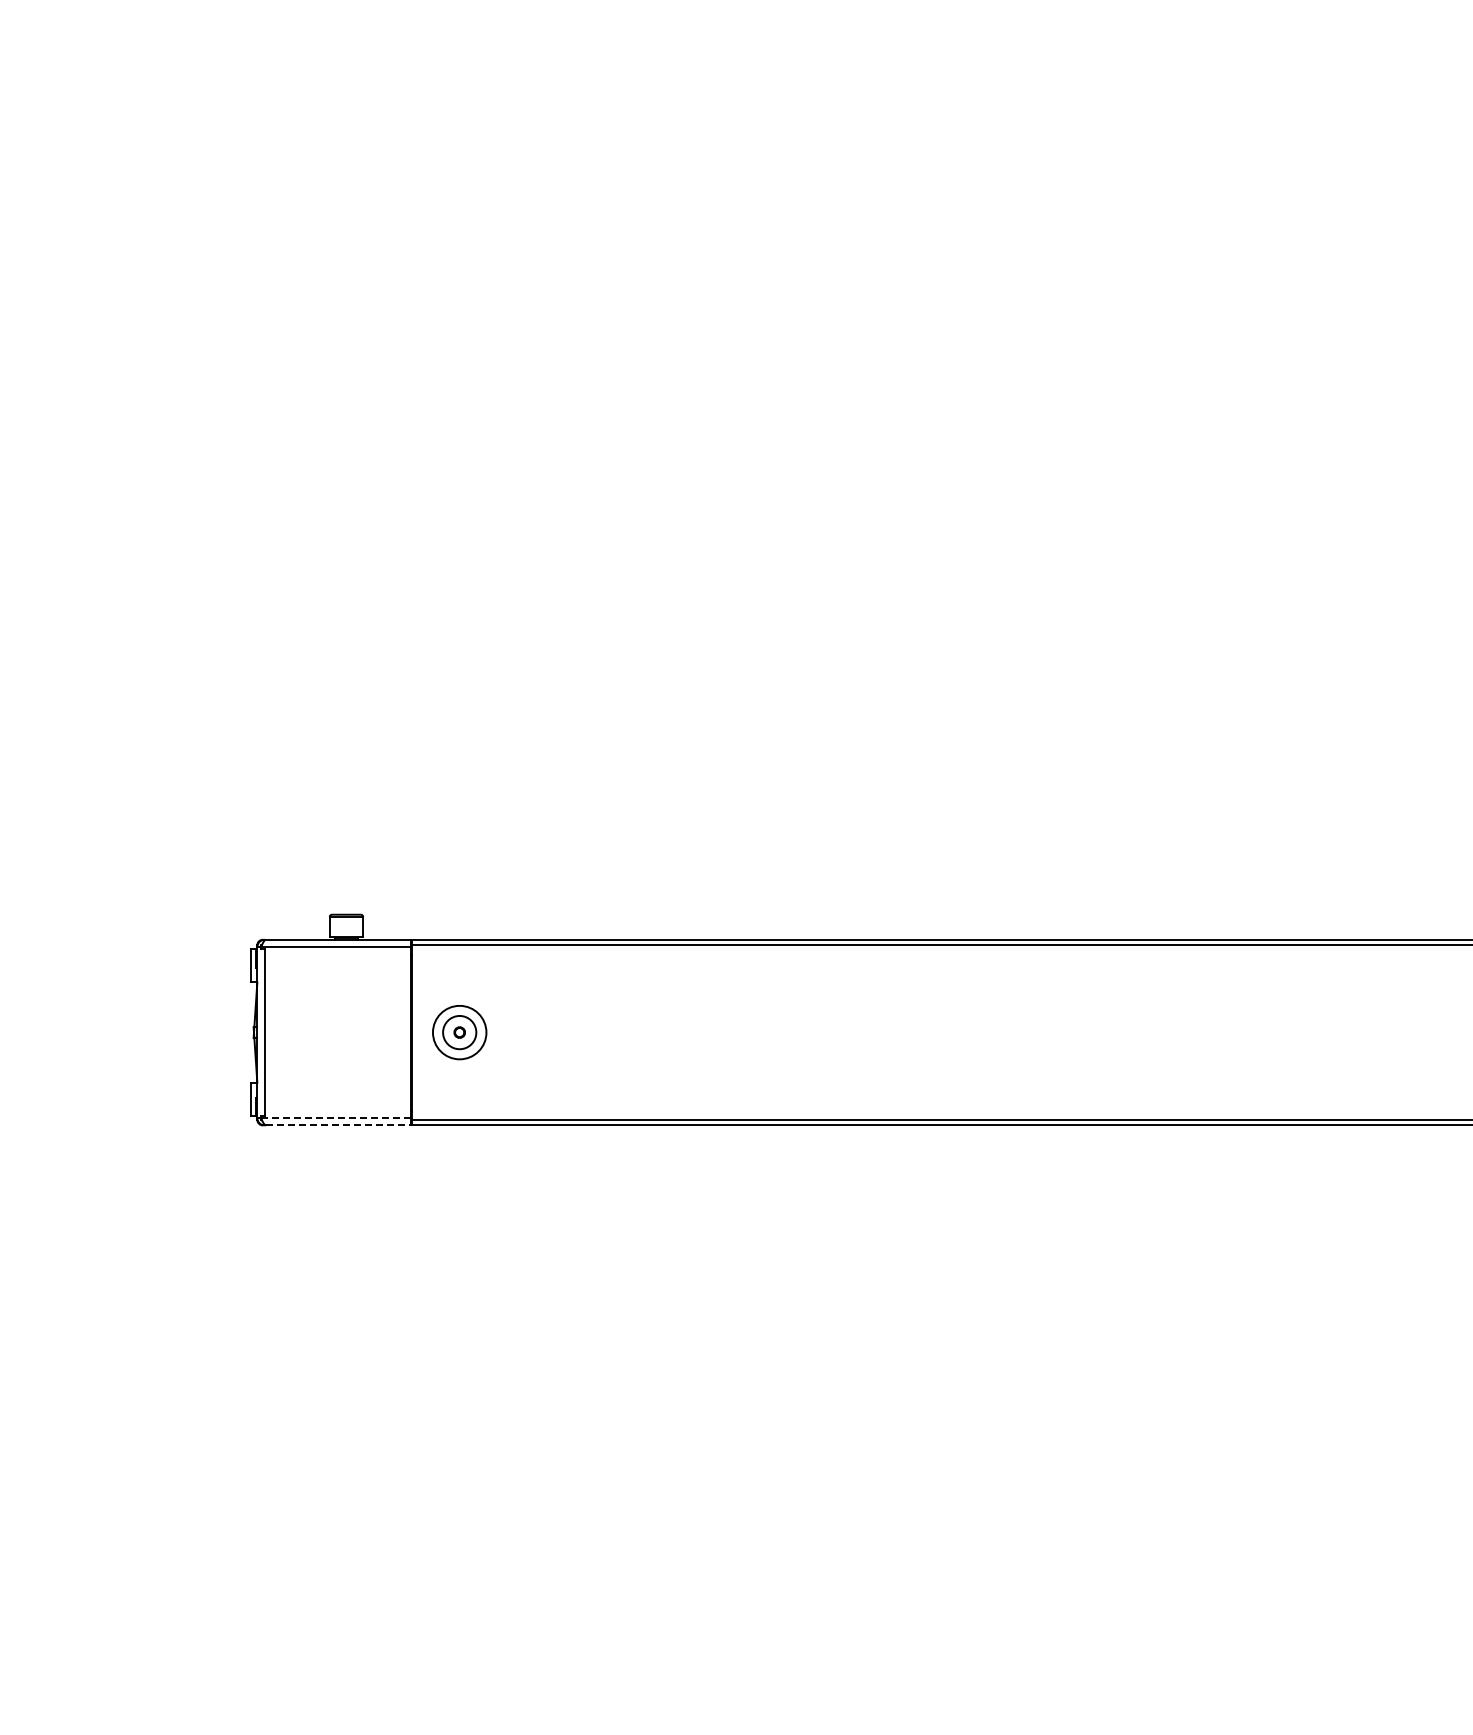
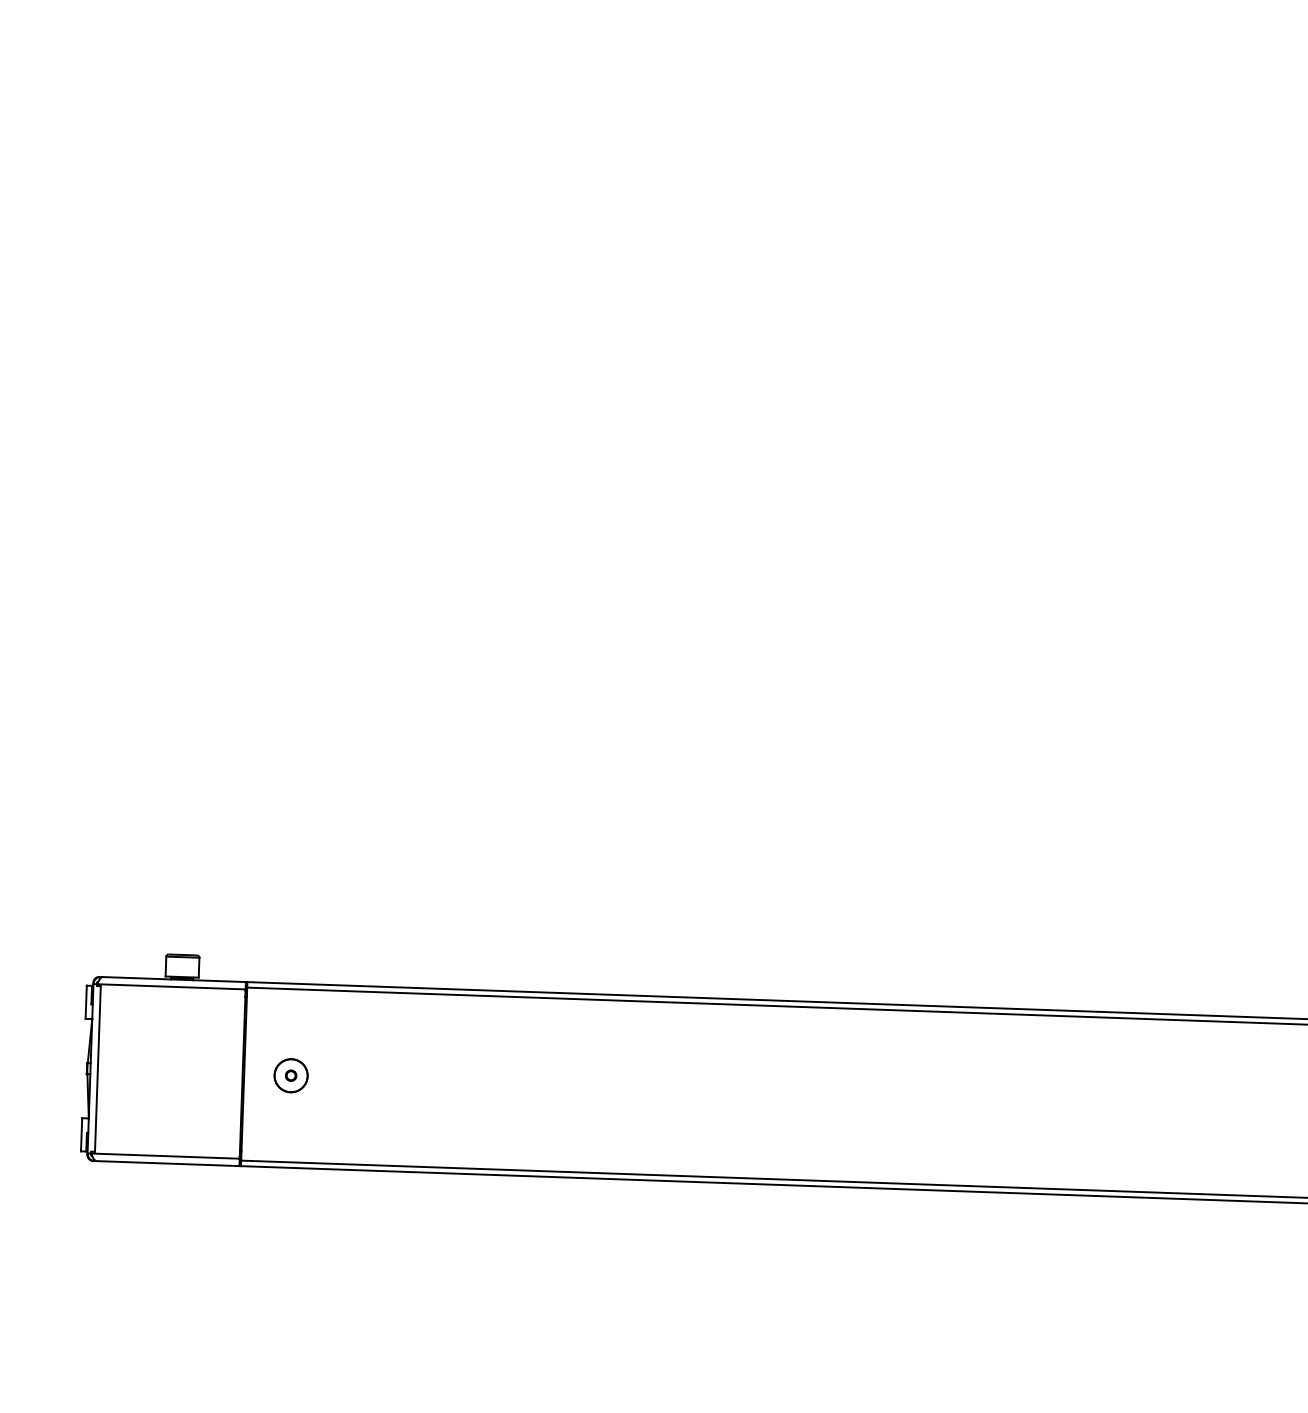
circle: (459, 1032) -> (290, 1075), size x0.62
line: (335, 1118) -> (165, 1156), dashed -> solid
line: (338, 1125) -> (167, 1163), dashed -> solid

